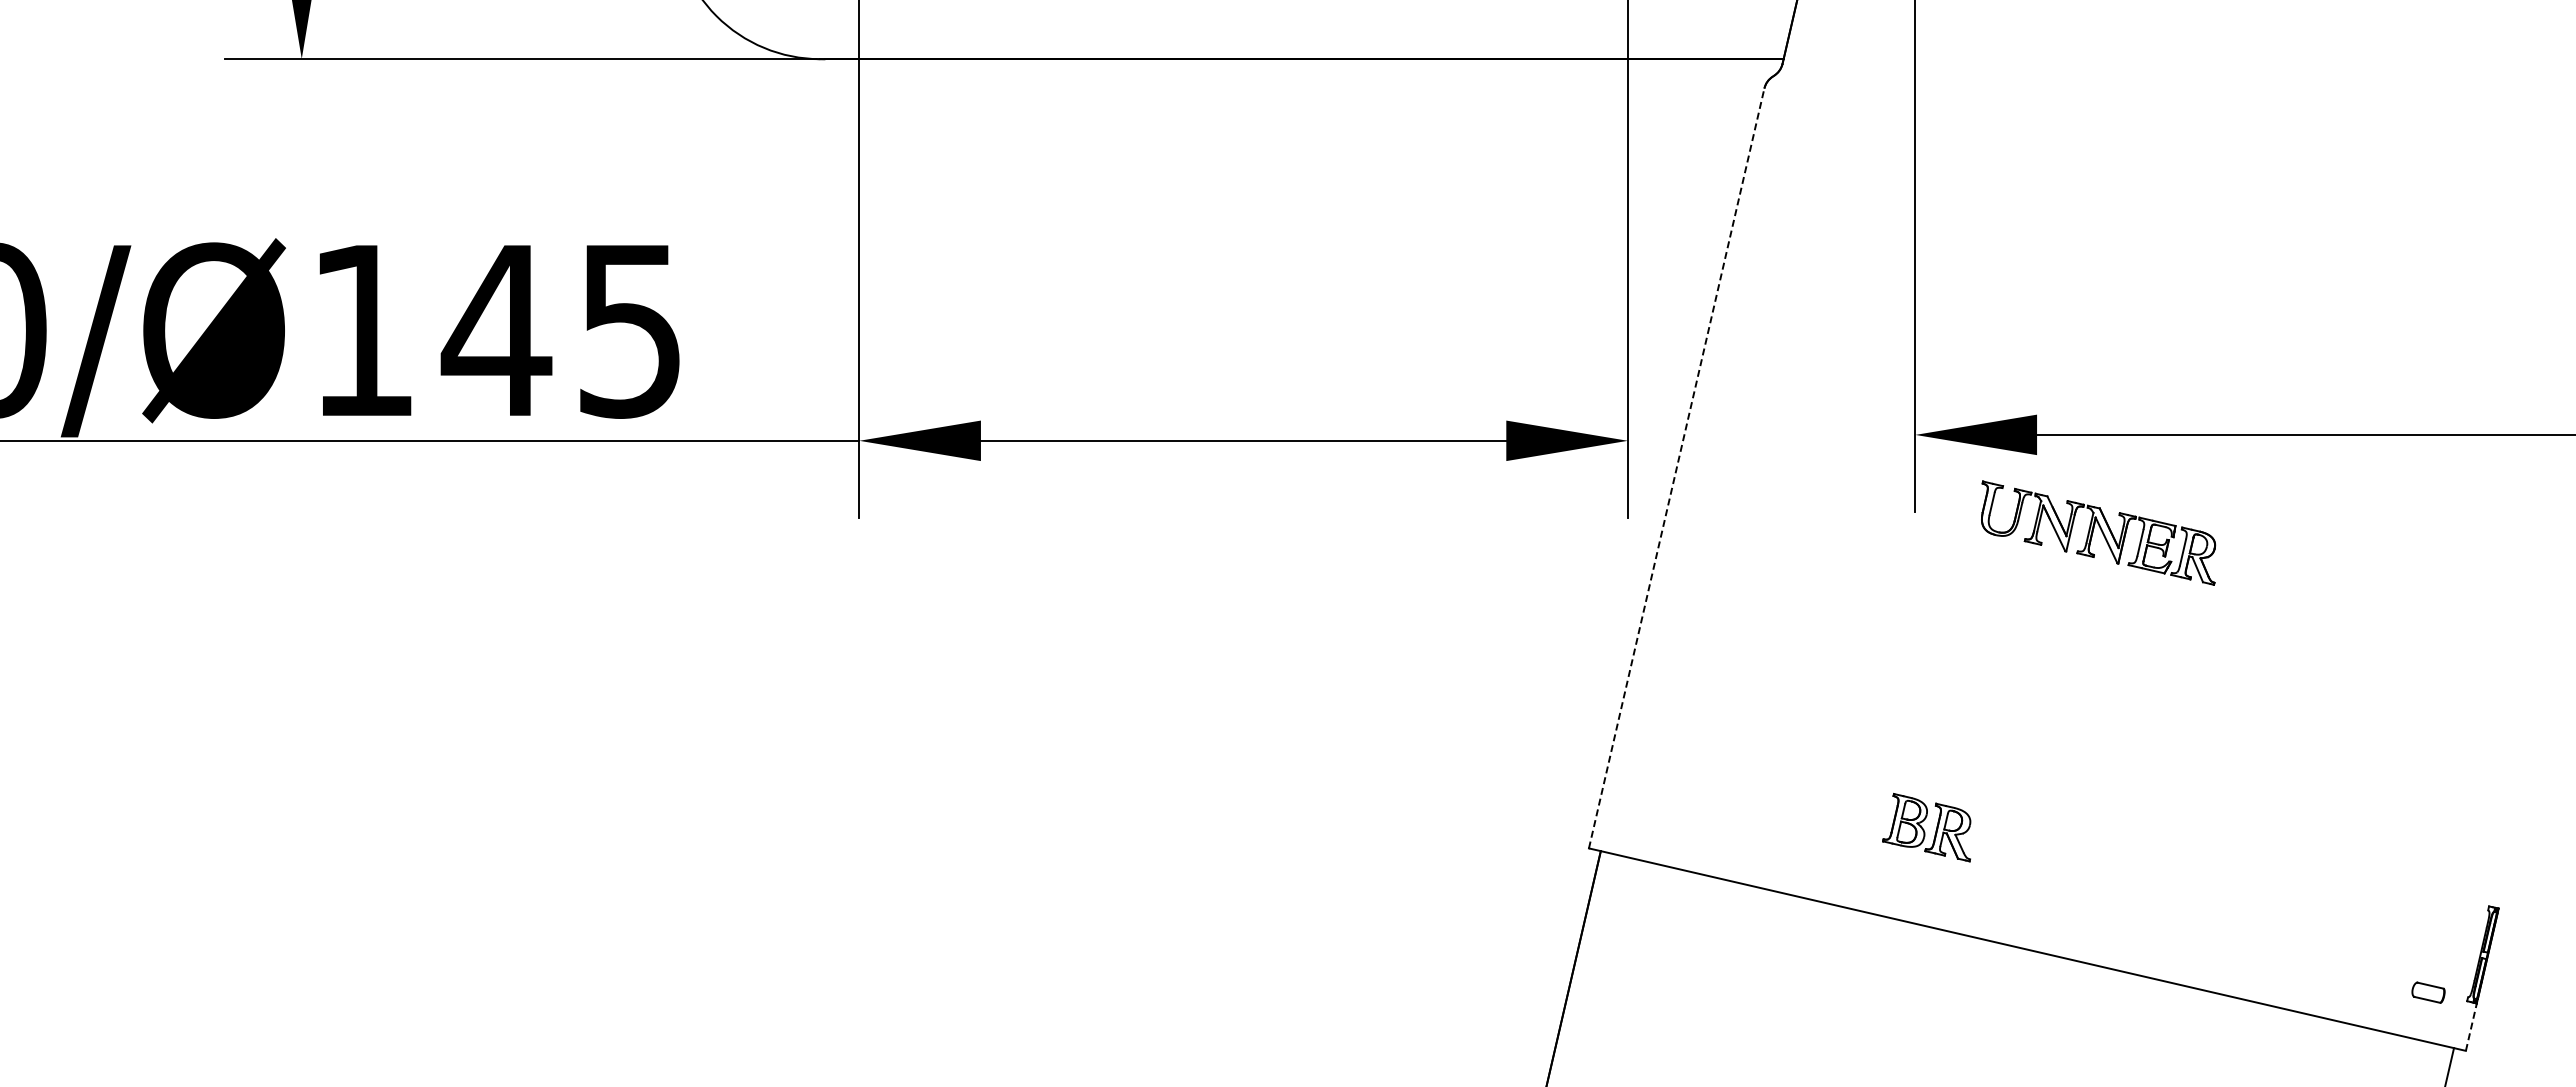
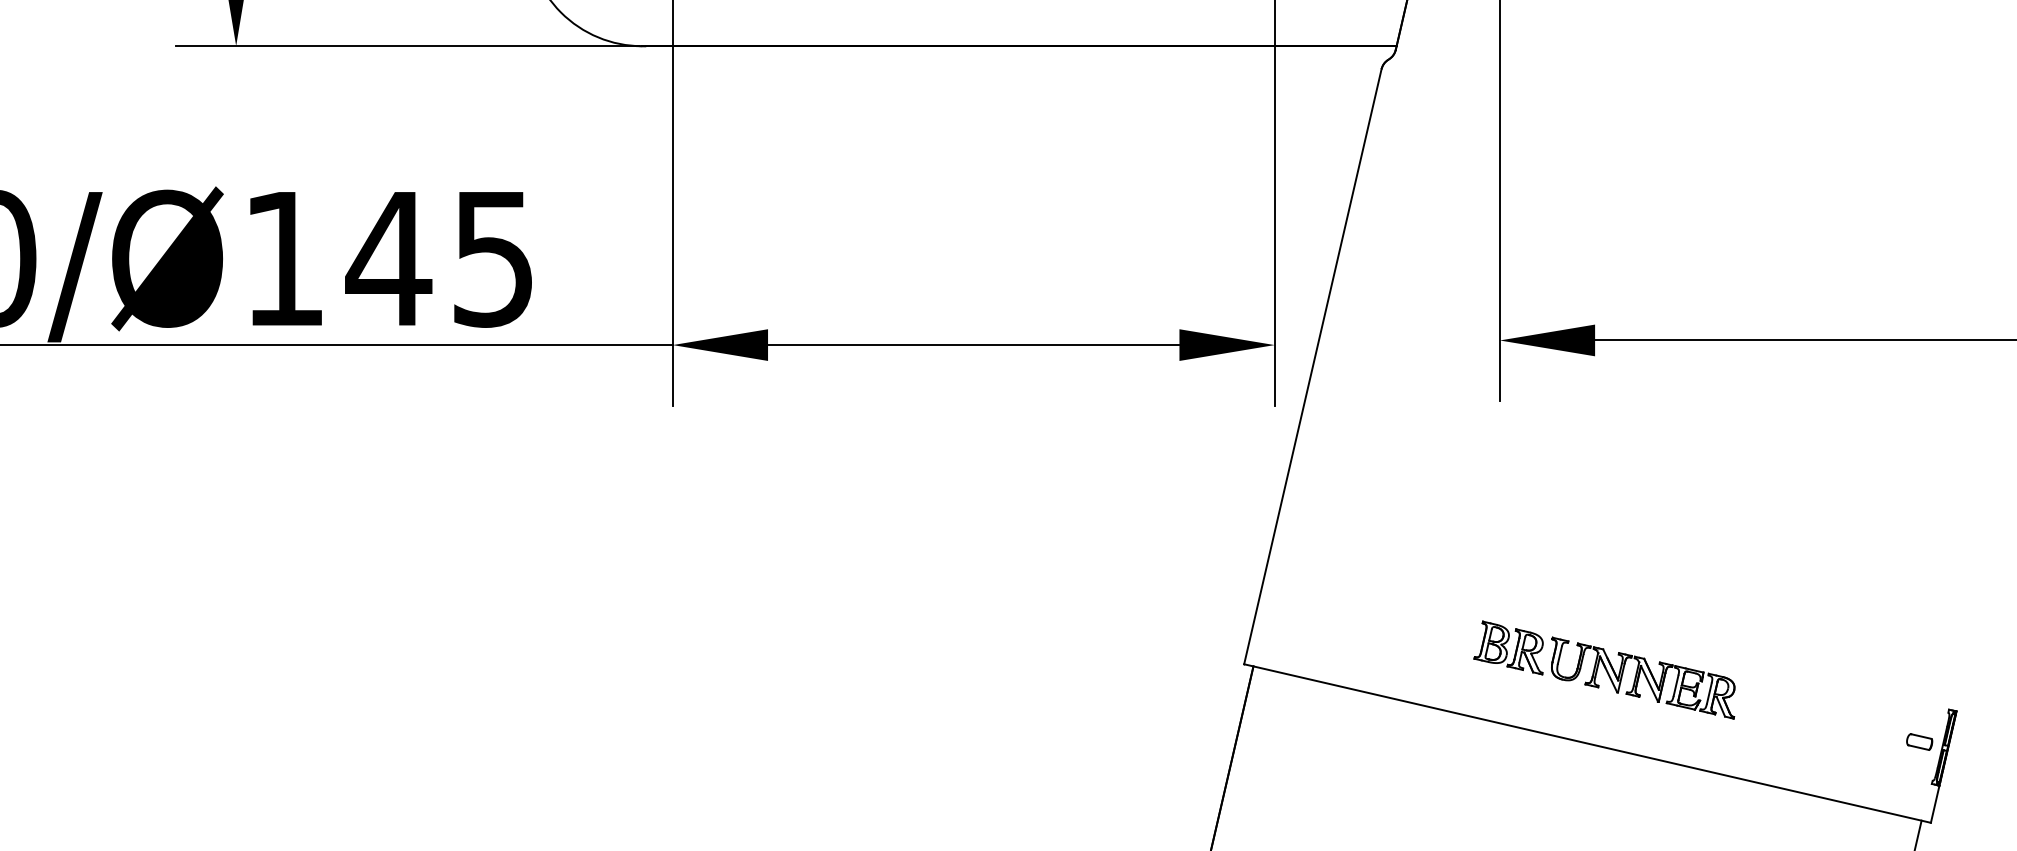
line: (1676, 468) -> (1312, 366), dashed -> solid
part: (2098, 532) -> (1643, 677), moved
part: (2428, 992) -> (1919, 741), moved
line: (2471, 1026) -> (1935, 803), dashed -> solid

